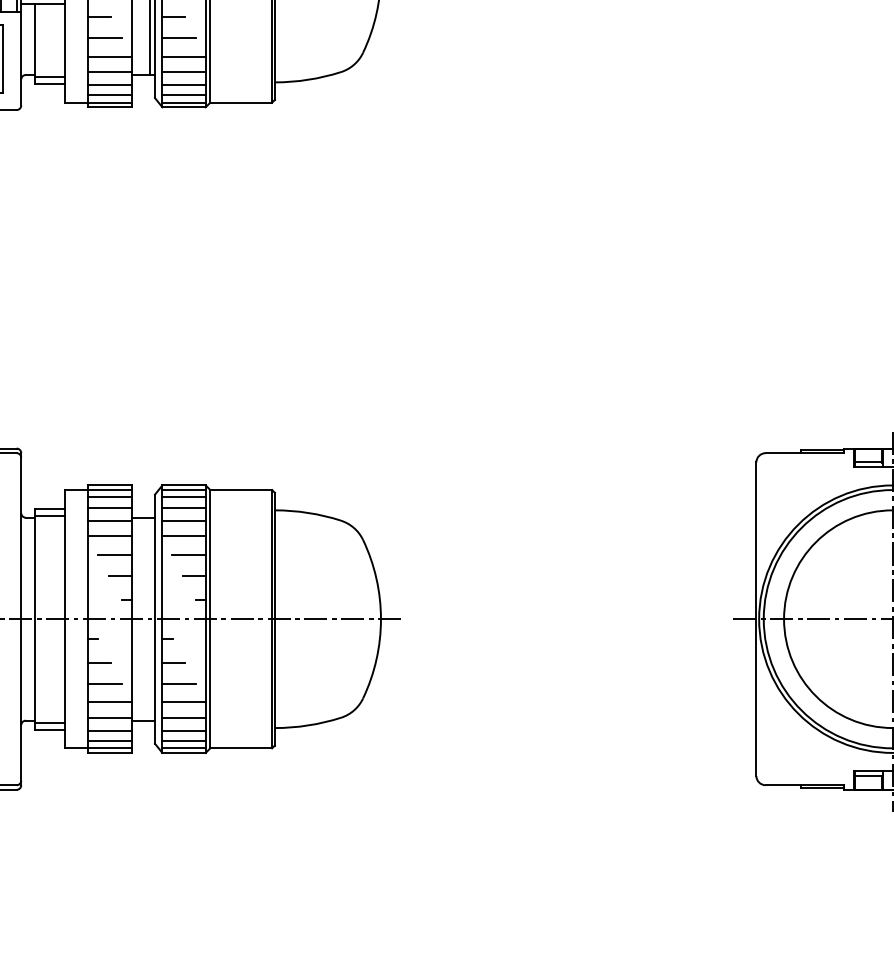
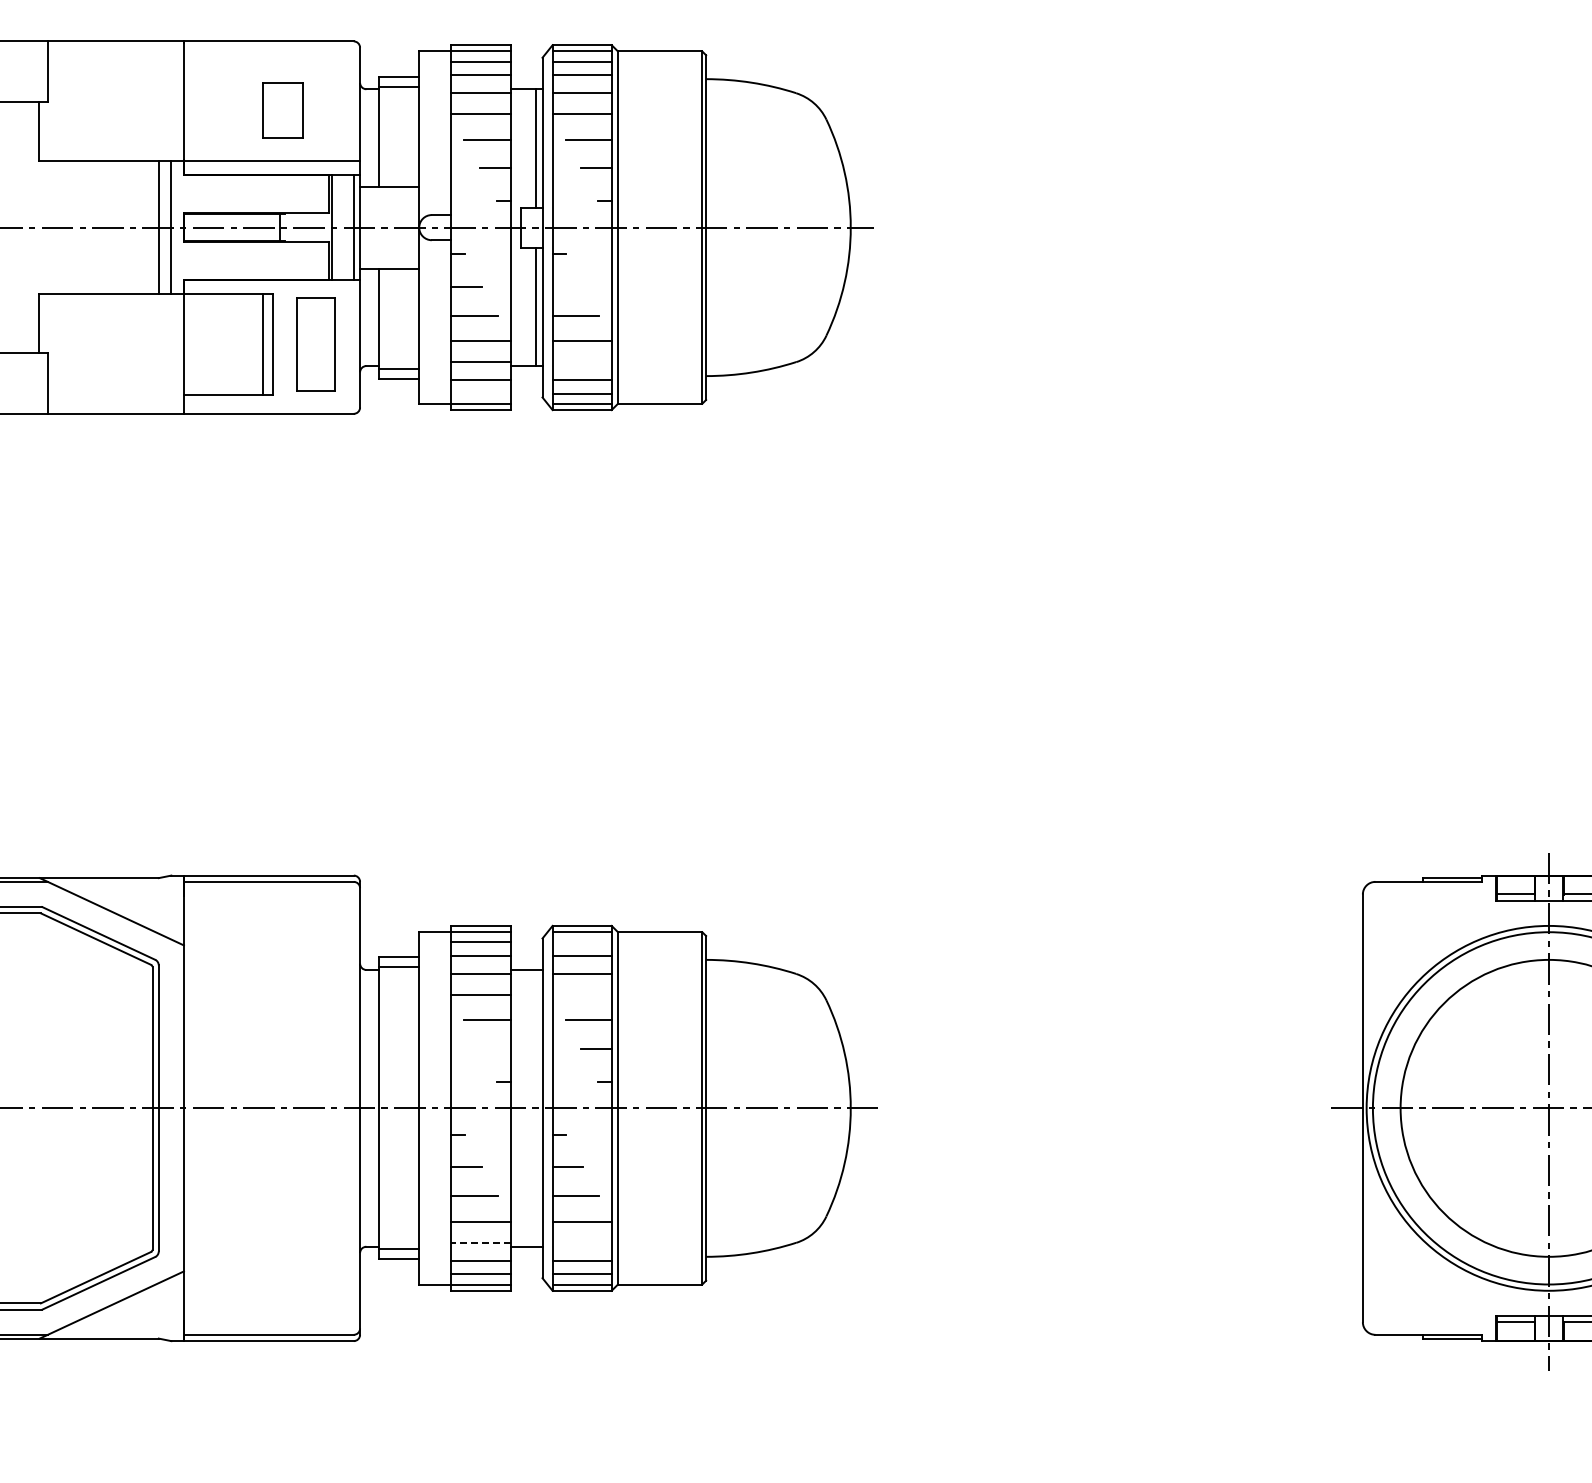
line: (173, 16) -> (567, 286), removed
line: (183, 72) -> (581, 362), removed
line: (109, 95) -> (480, 393), removed
line: (183, 497) -> (581, 942), removed
line: (183, 536) -> (581, 995), removed
line: (120, 576) -> (495, 1049), removed
line: (109, 717) -> (480, 1242), solid -> dashed
line: (183, 717) -> (581, 1242), removed

